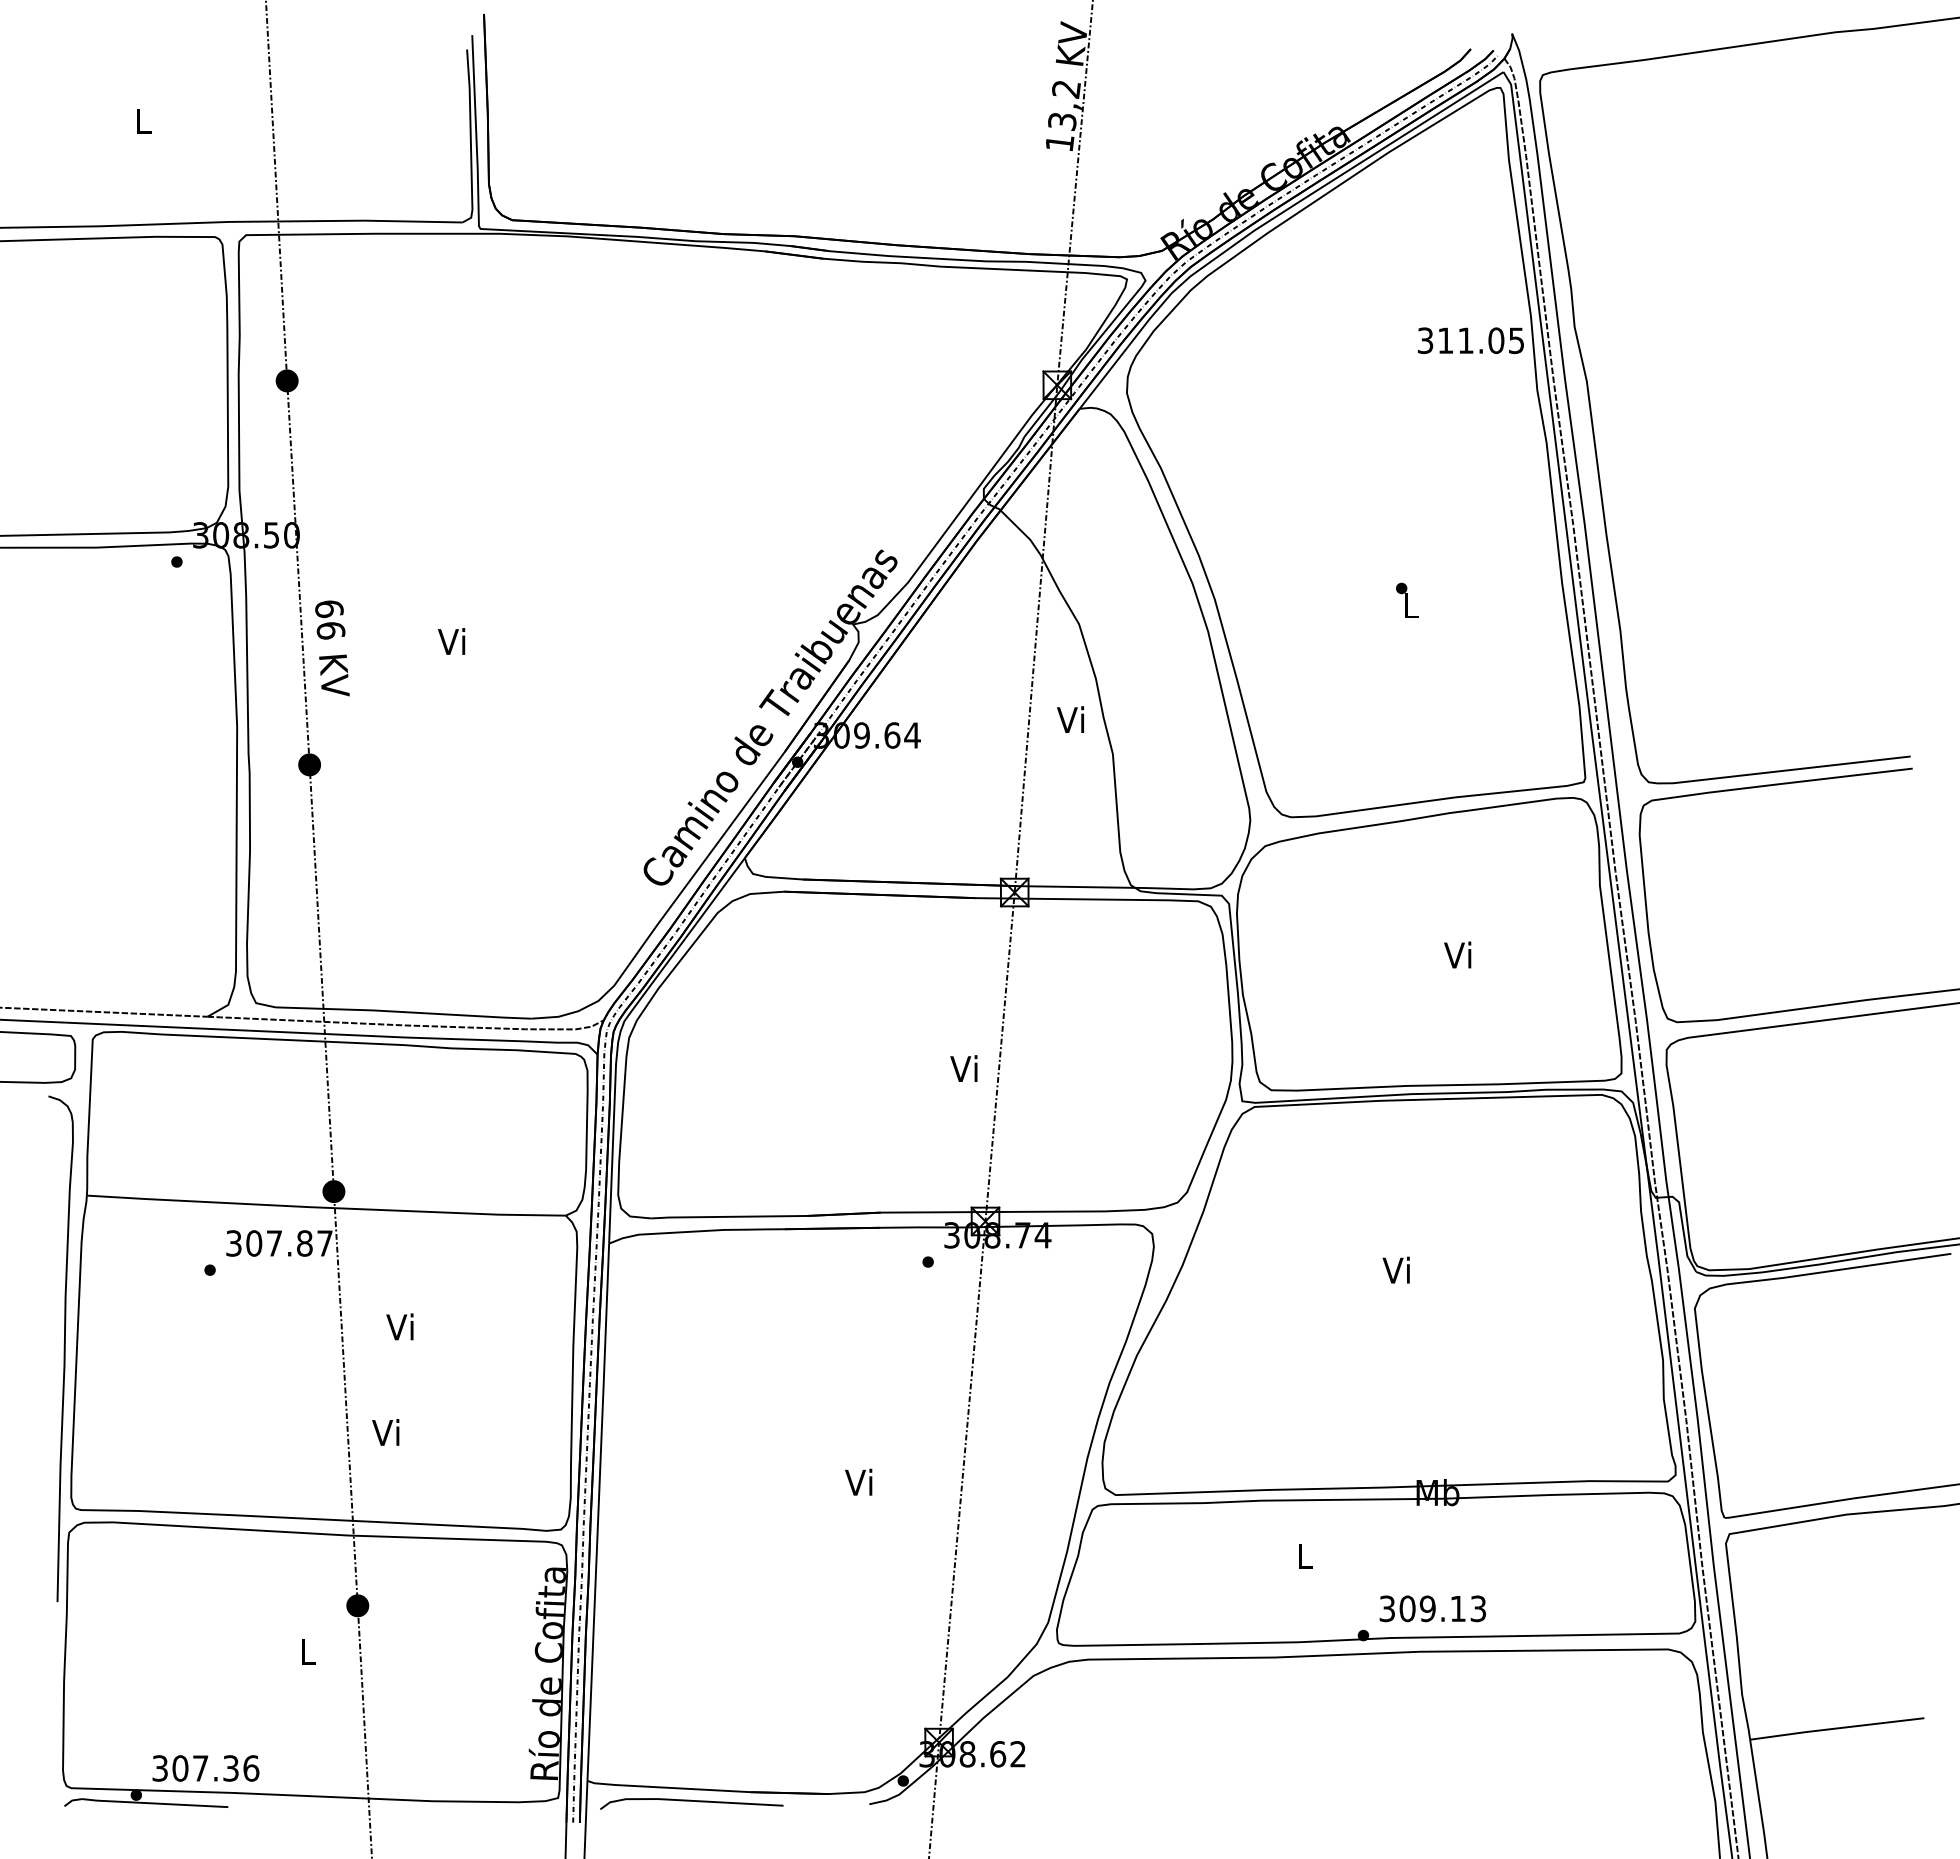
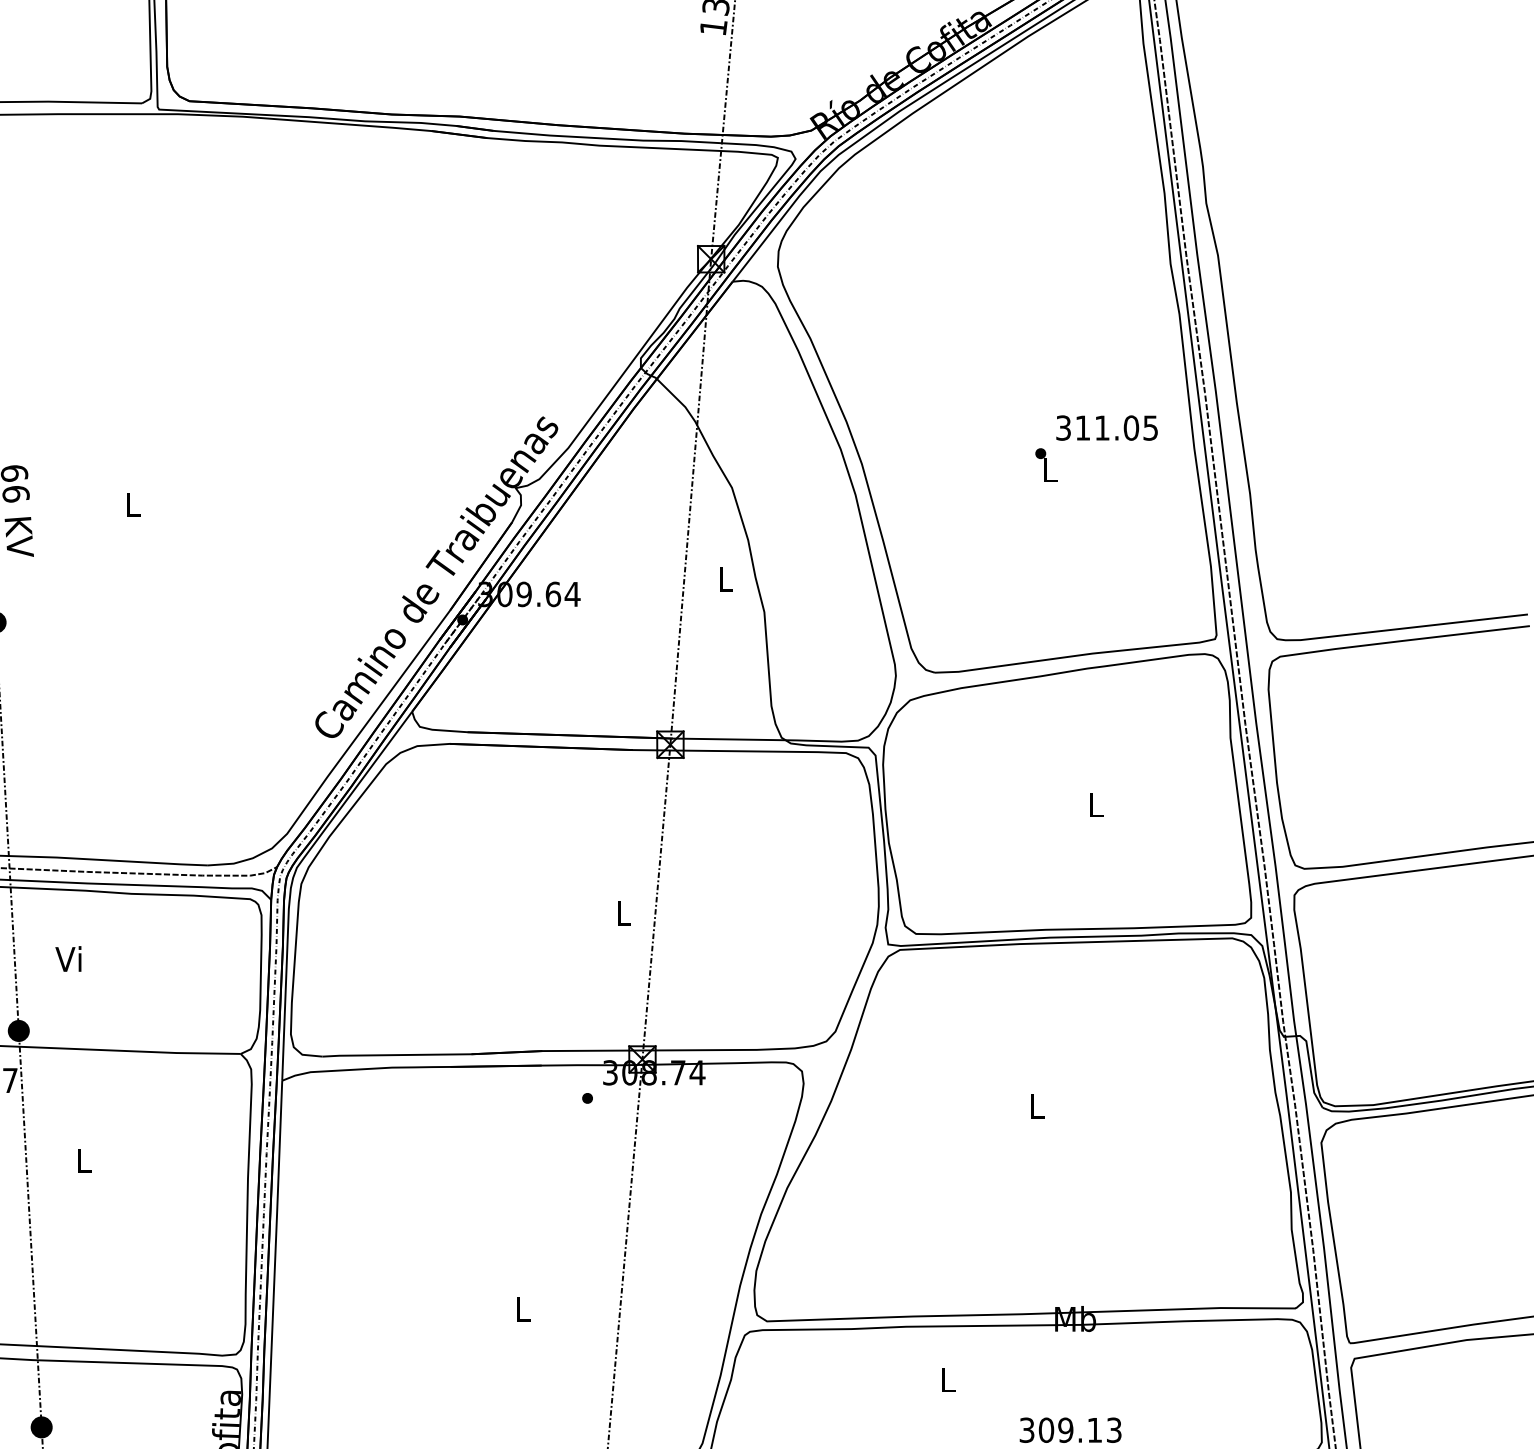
text: (1470, 340) -> (1106, 427), moved
text: (451, 641) -> (131, 504), Vi -> L
text: (1070, 719) -> (723, 579), Vi -> L
text: (1457, 954) -> (1094, 804), Vi -> L
text: (963, 1068) -> (621, 913), Vi -> L
text: (1395, 1269) -> (1034, 1105), Vi -> L
text: (399, 1326) -> (81, 1160), Vi -> L
text: (385, 1432) -> (68, 959), moved
text: (858, 1481) -> (520, 1308), Vi -> L

